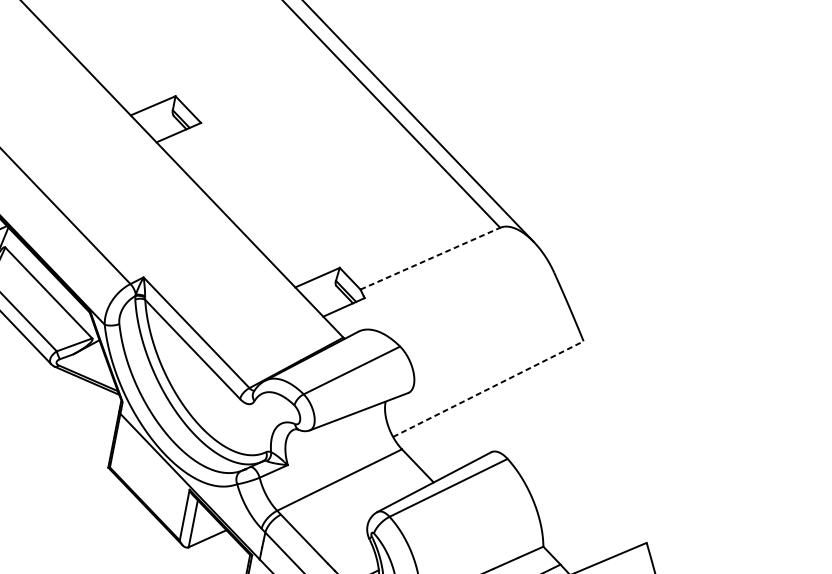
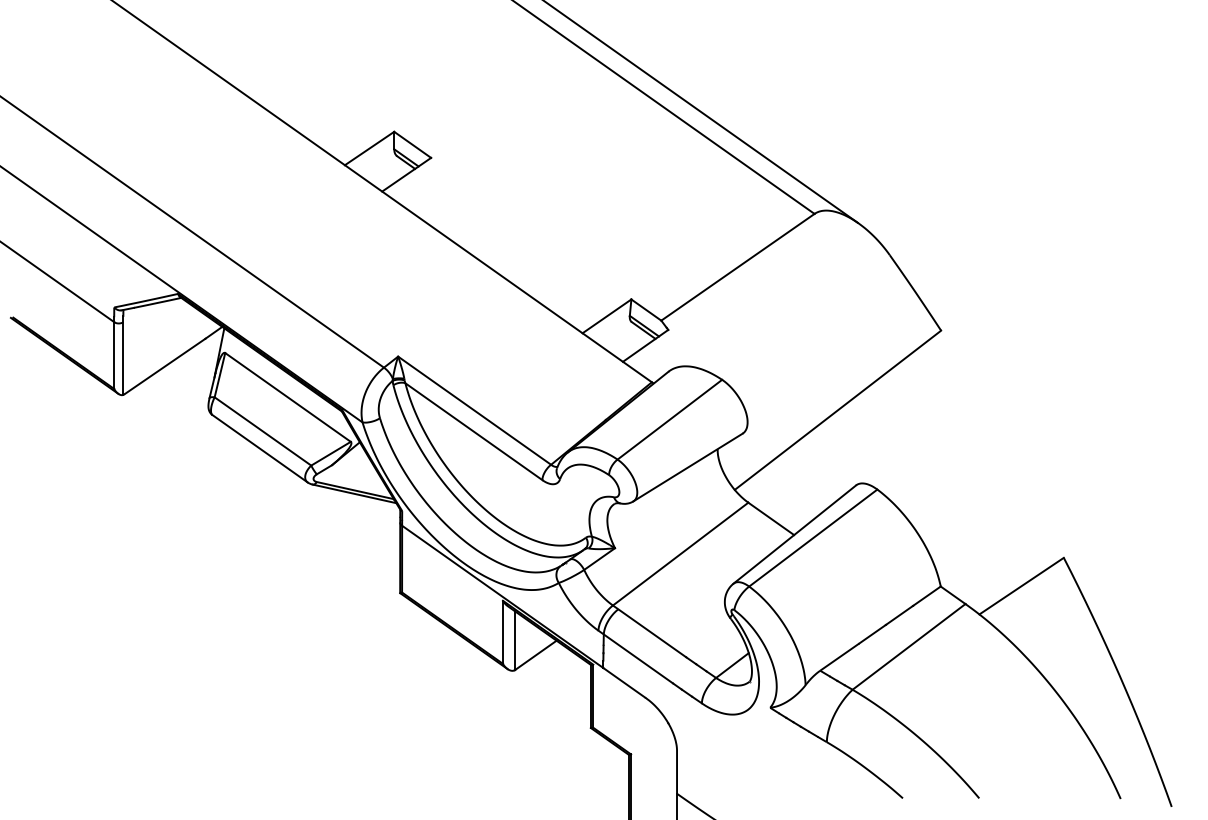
line: (430, 258) -> (738, 267), dashed -> solid
line: (488, 388) -> (838, 409), dashed -> solid

